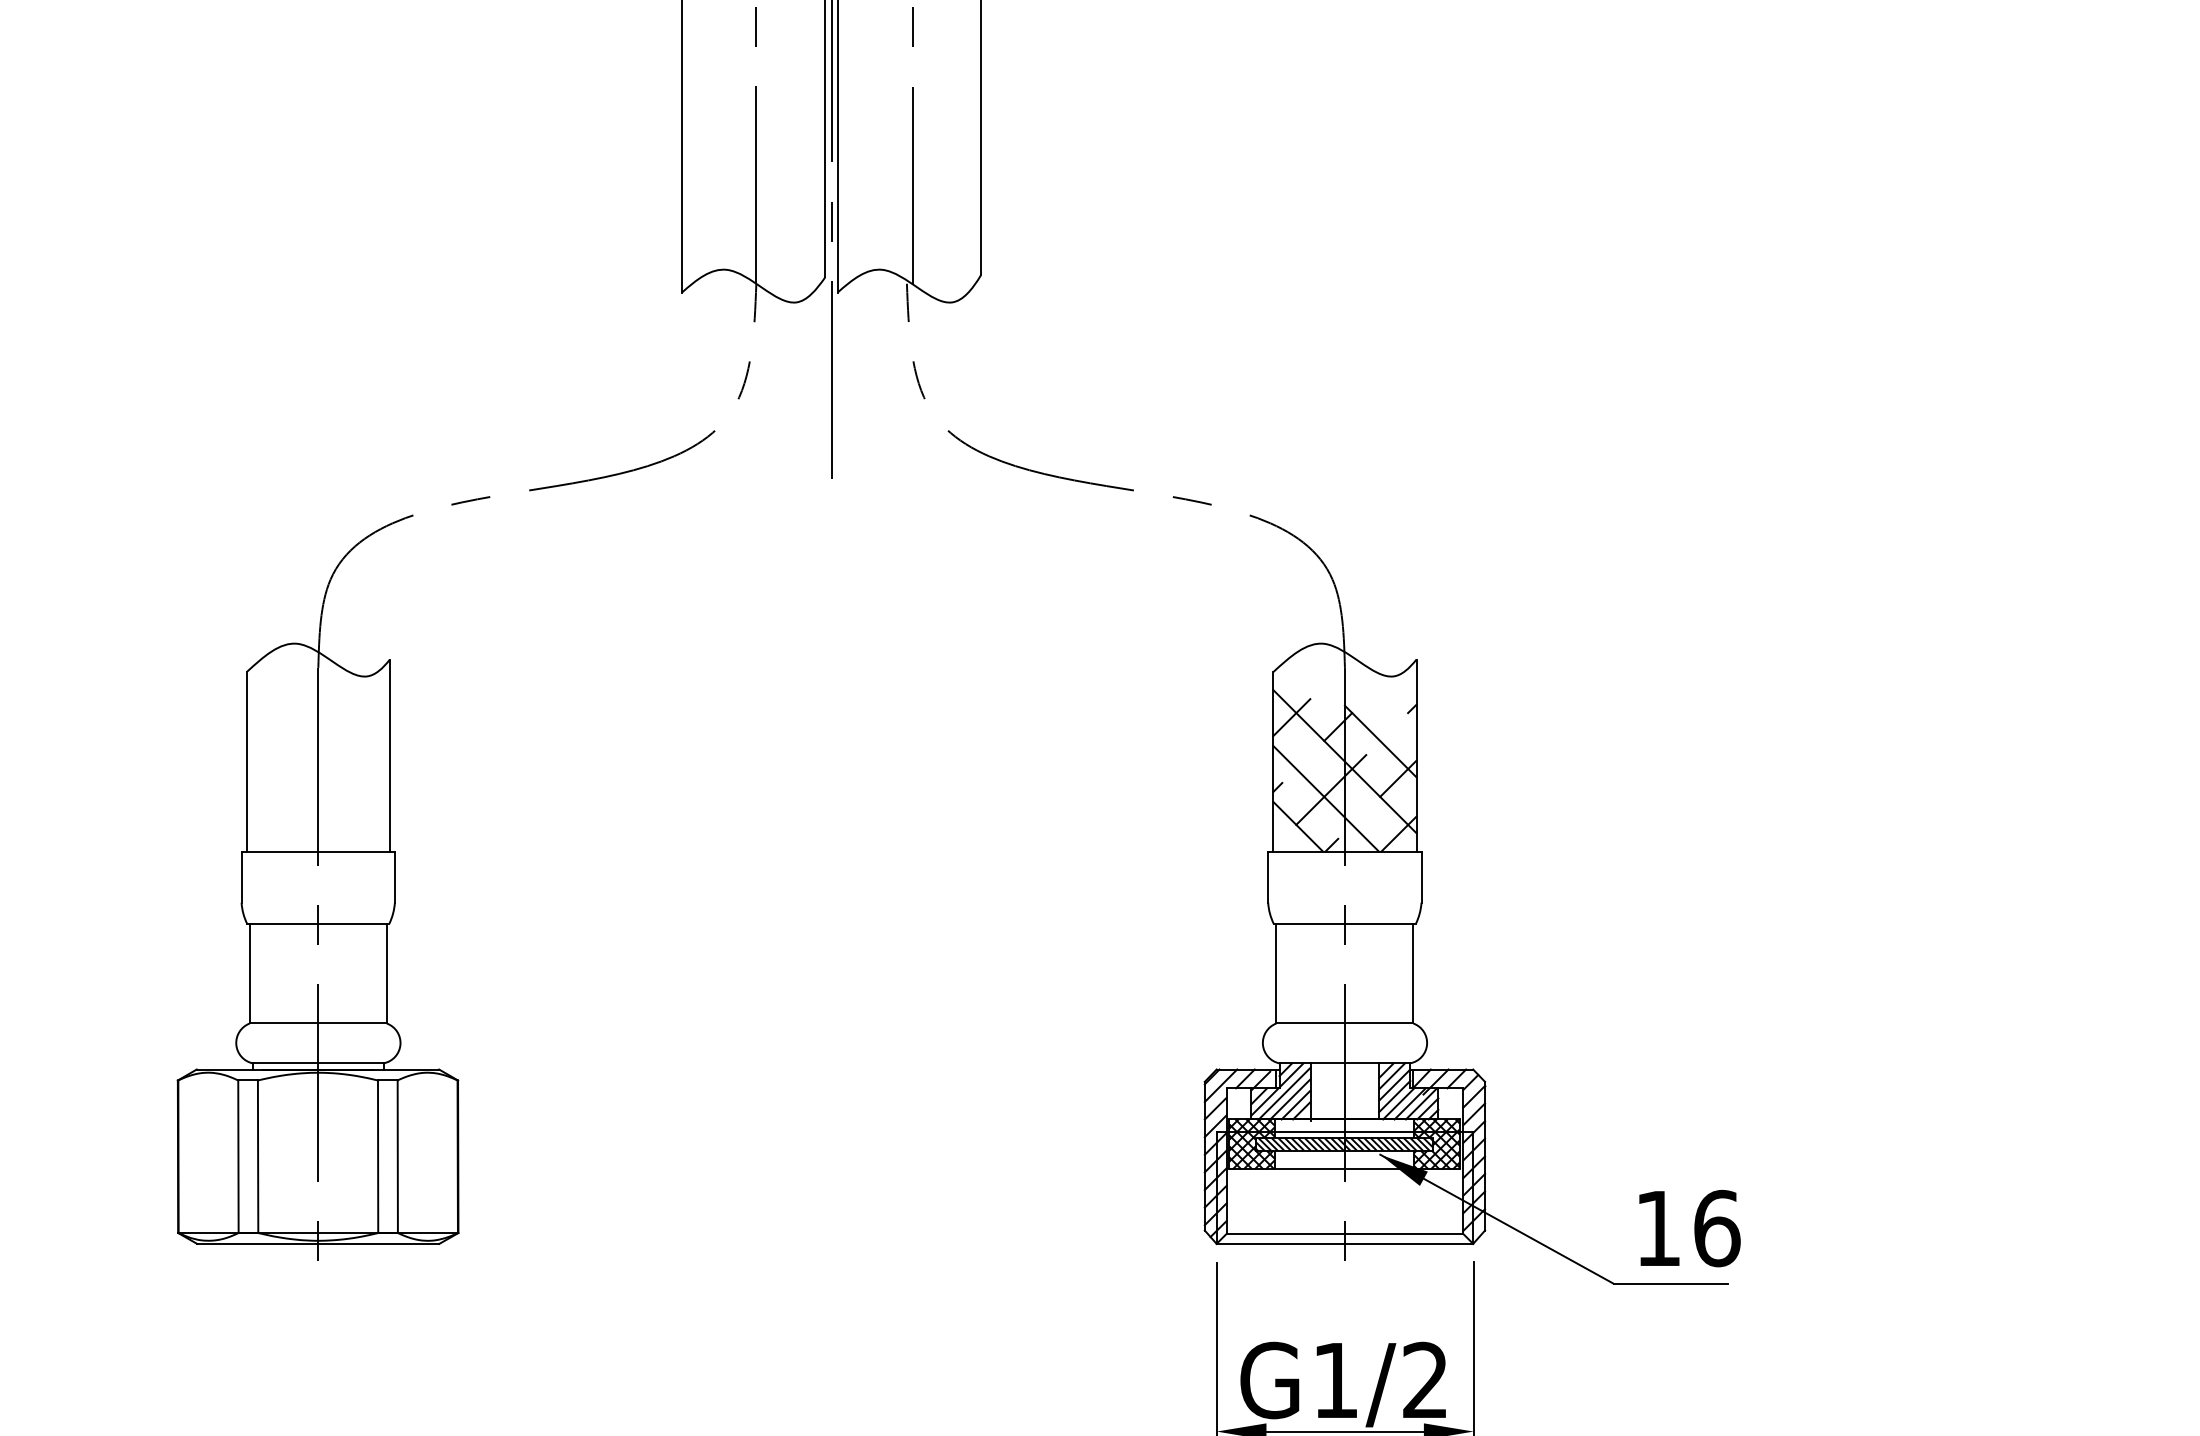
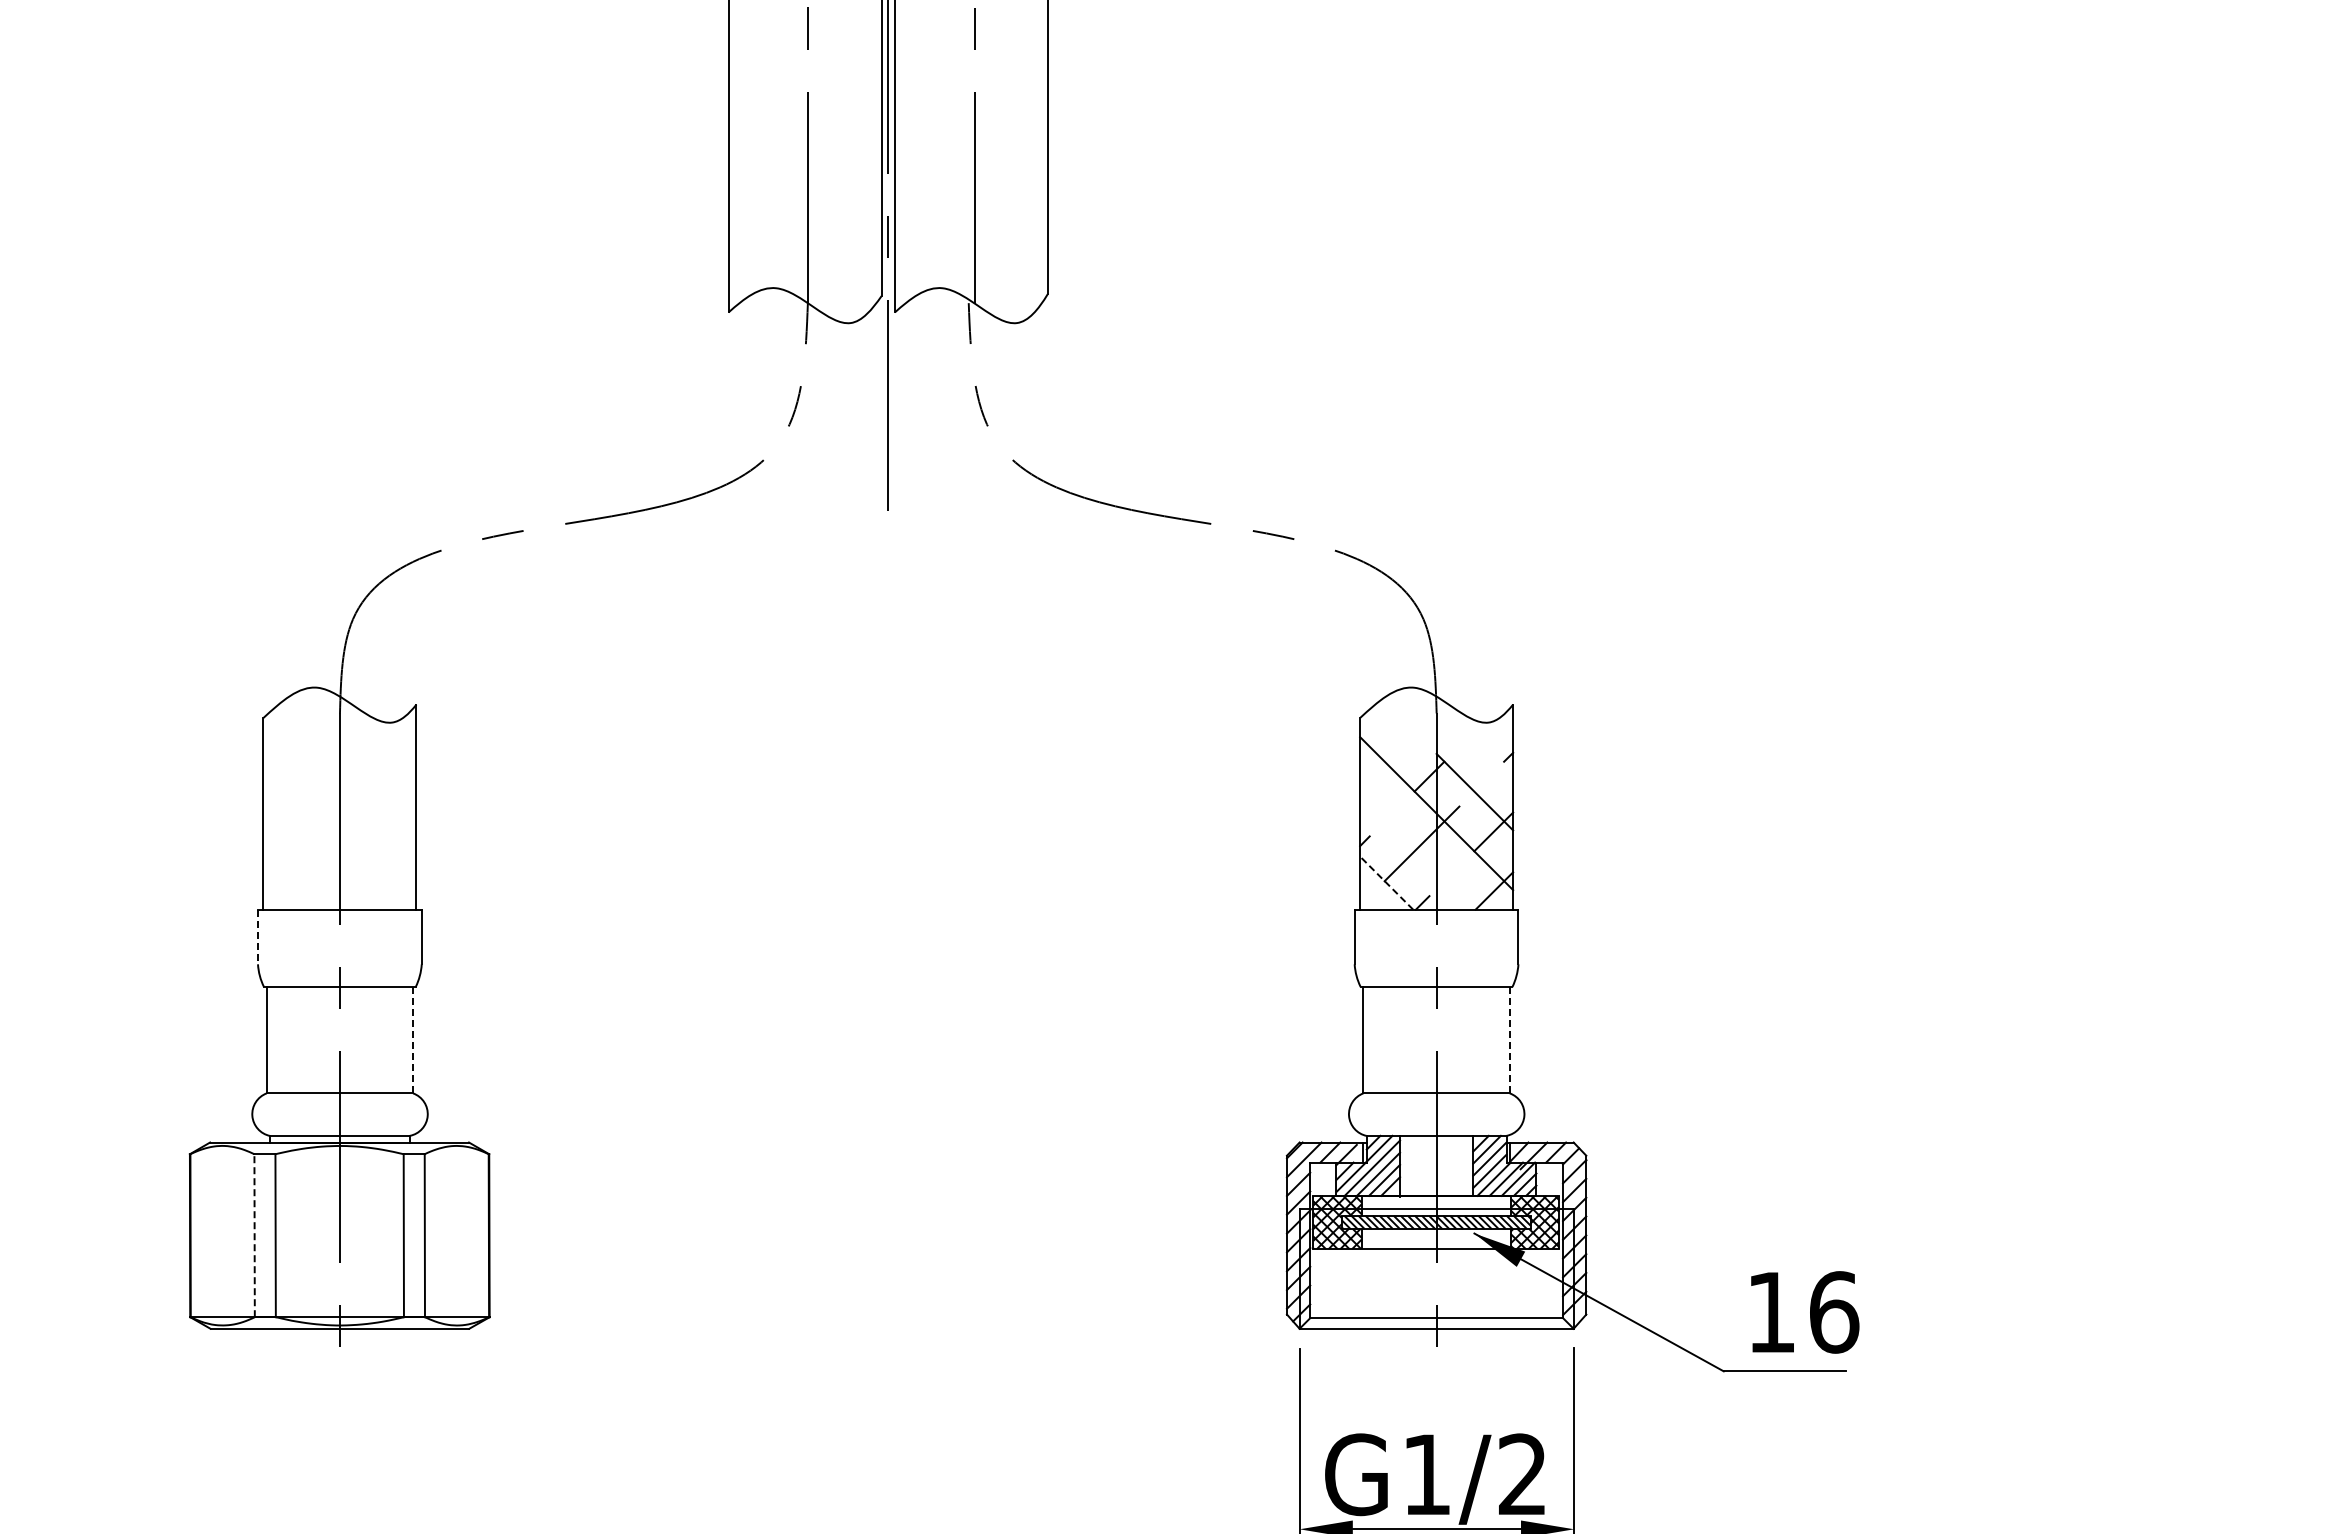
line: (1291, 717) -> (1379, 766), removed
line: (1326, 798) -> (1416, 852), removed
line: (1297, 827) -> (1386, 883), solid -> dashed
line: (242, 877) -> (258, 937), solid -> dashed
line: (387, 974) -> (413, 1040), solid -> dashed
line: (1413, 974) -> (1509, 1040), solid -> dashed
line: (238, 1156) -> (254, 1235), solid -> dashed

